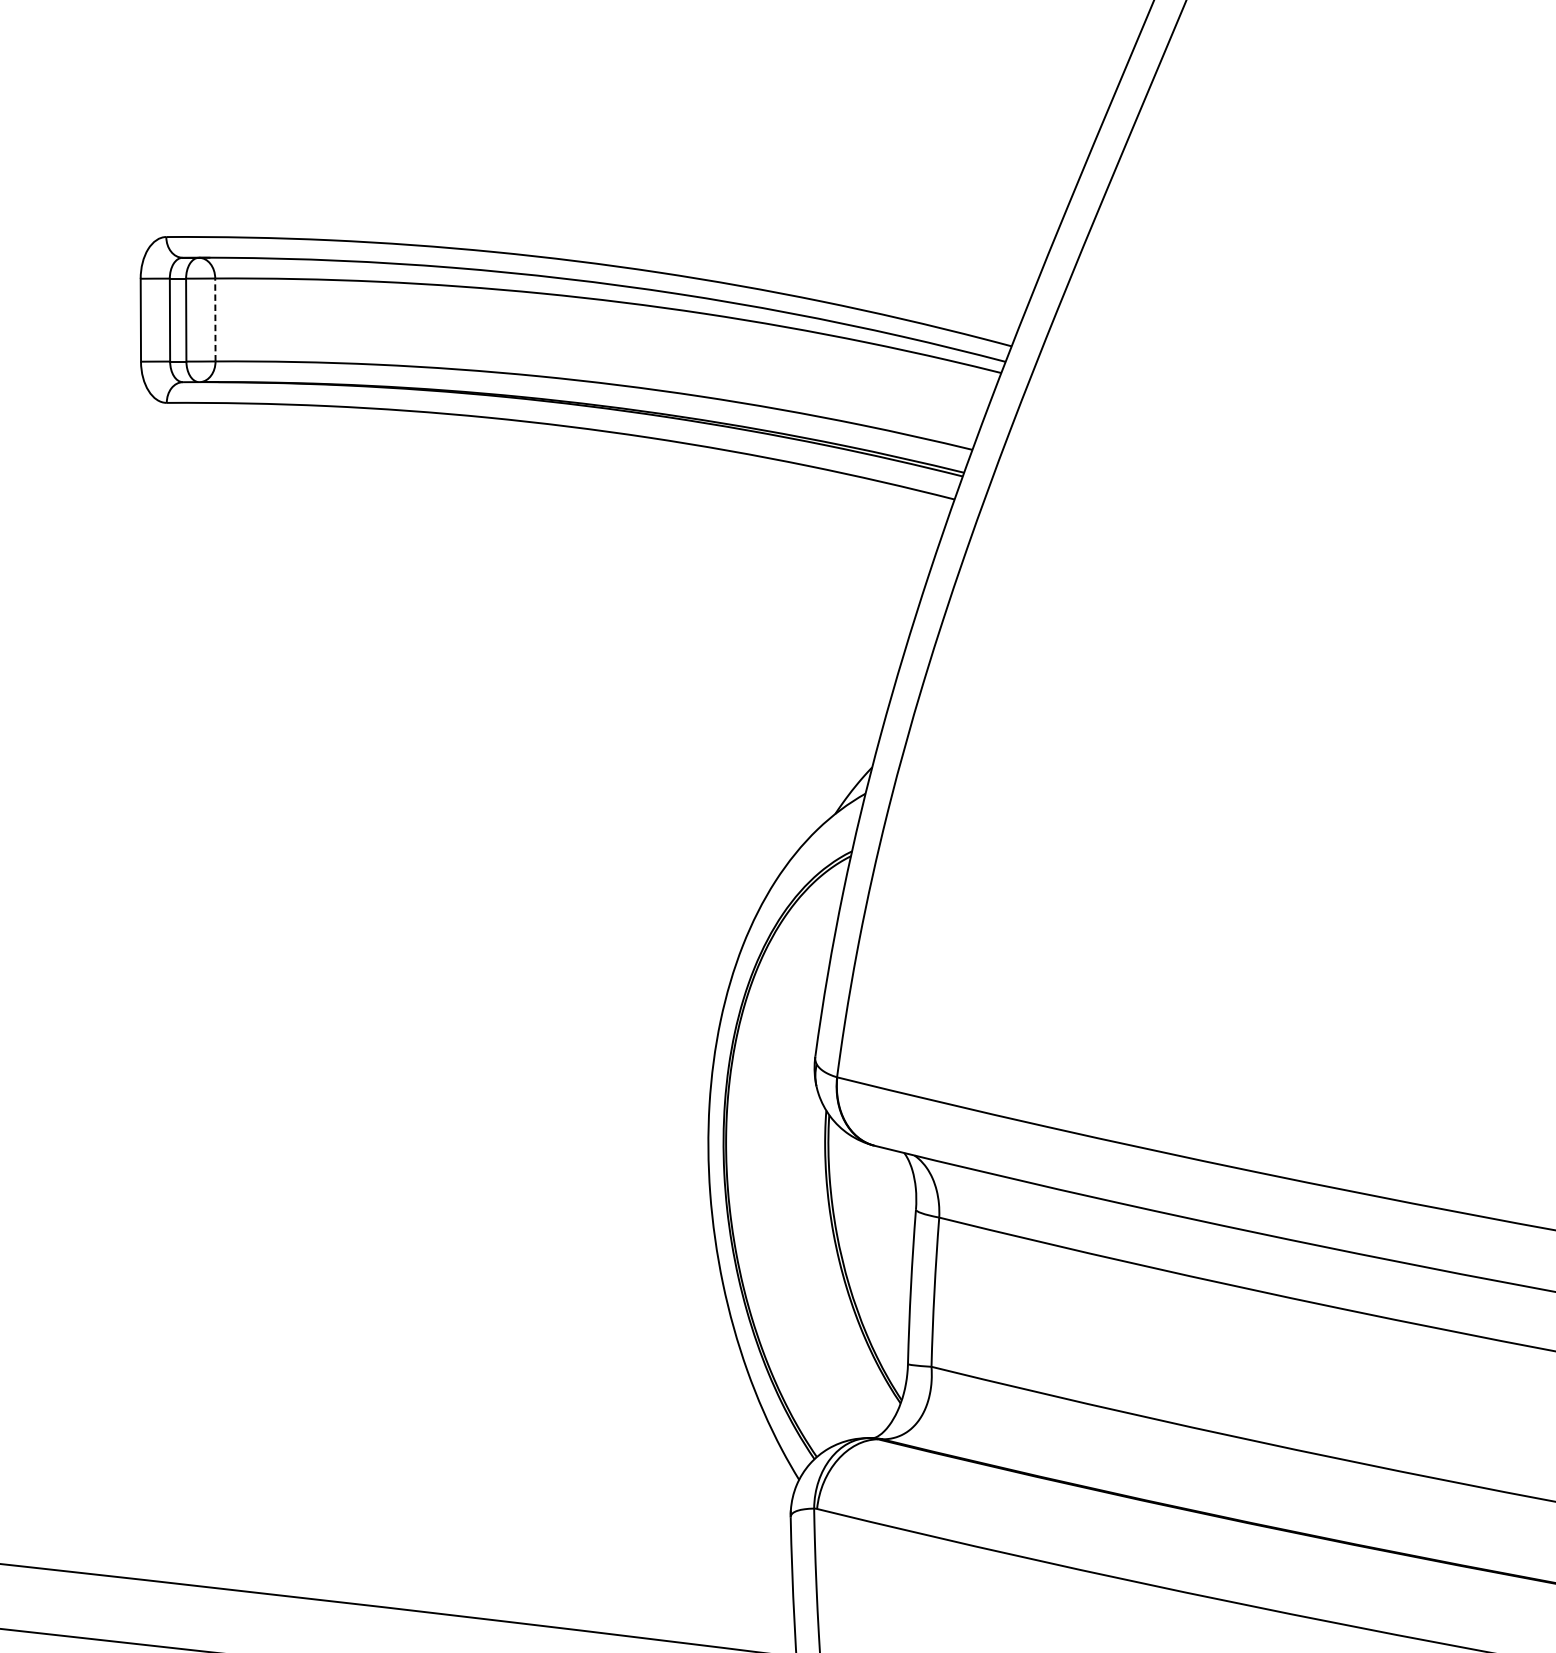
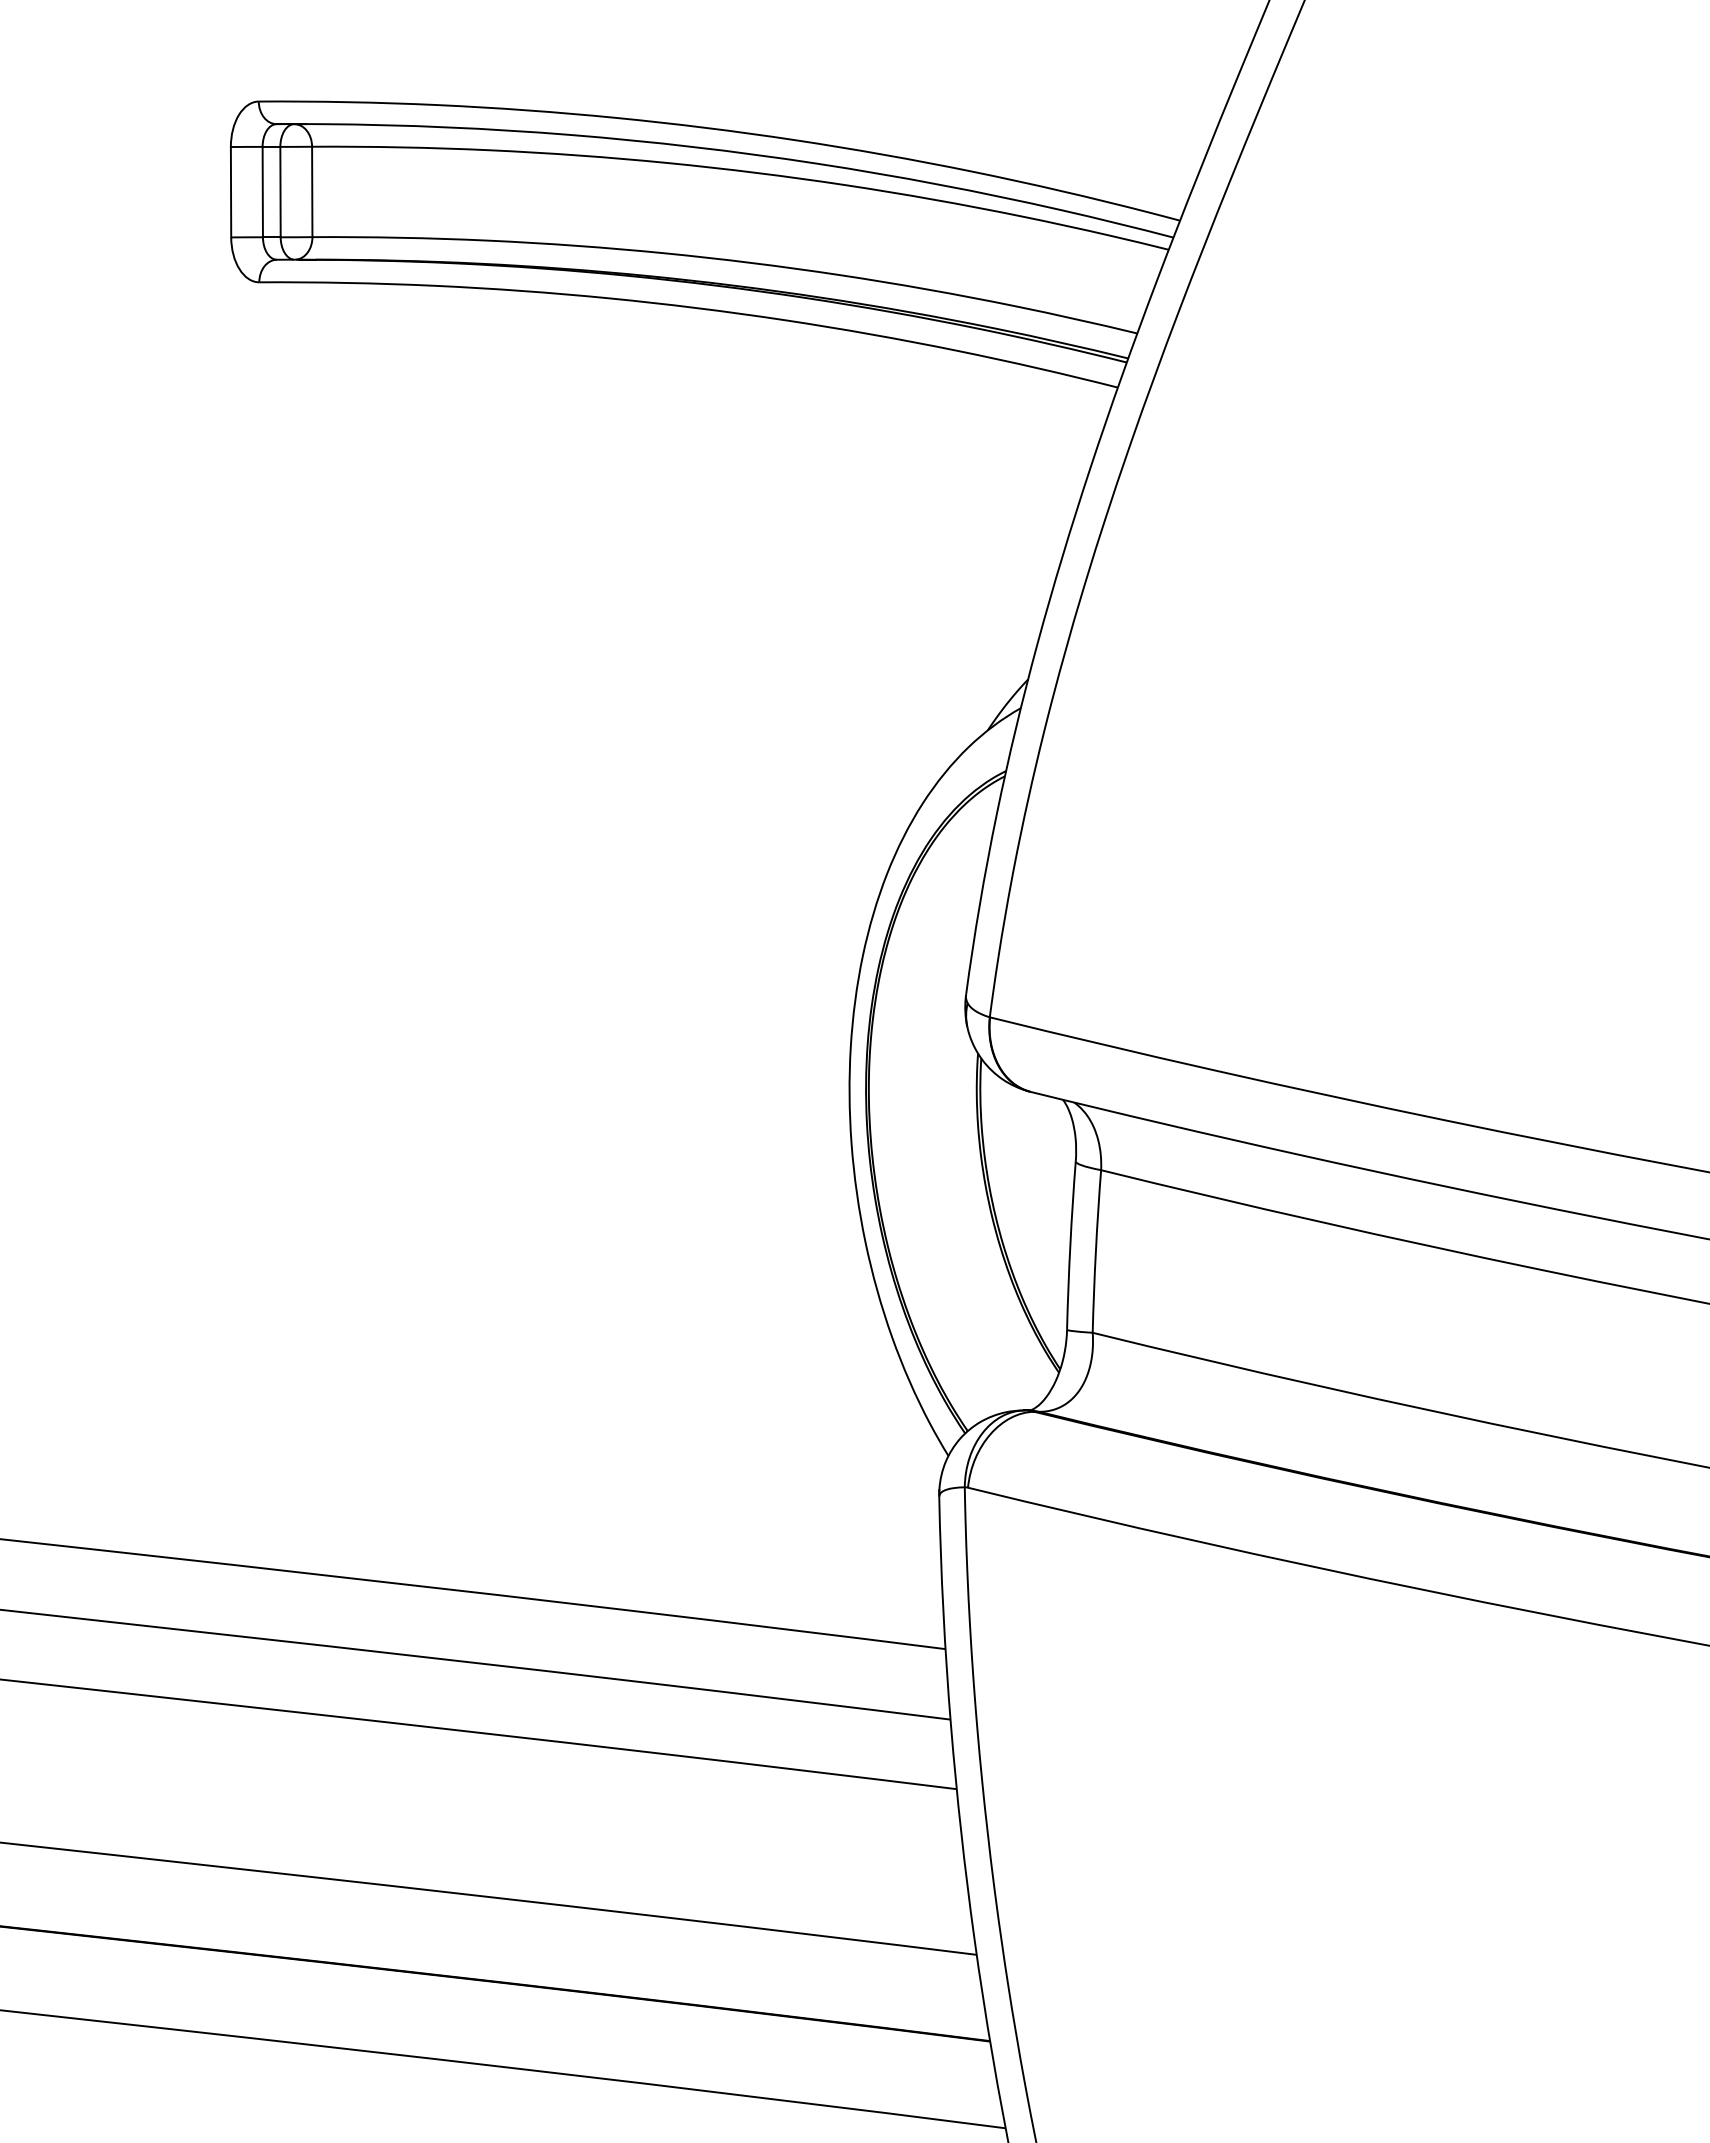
line: (215, 319) -> (312, 191), dashed -> solid

